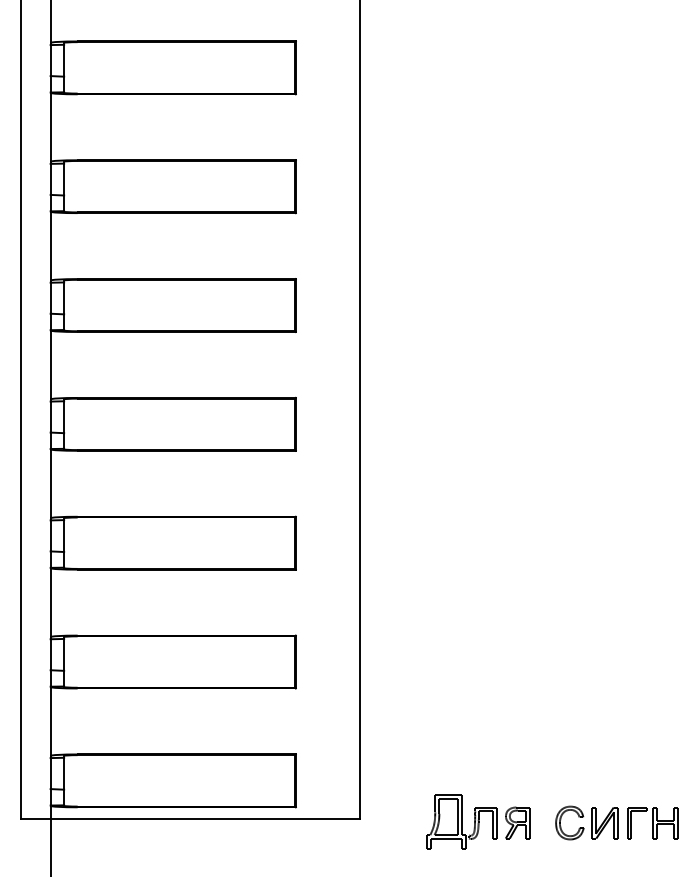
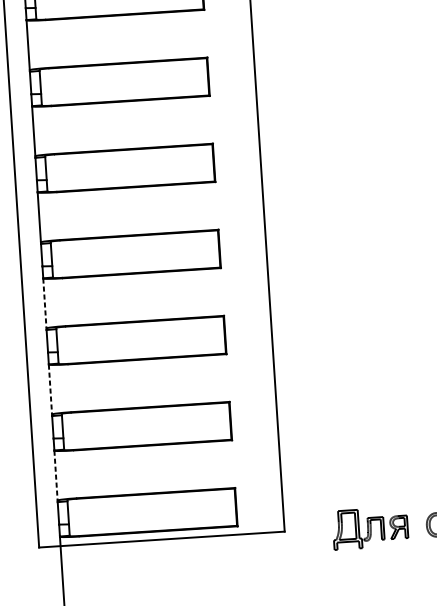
line: (50, 484) -> (44, 303), solid -> dashed
line: (50, 603) -> (50, 390), solid -> dashed
line: (50, 721) -> (55, 475), solid -> dashed

